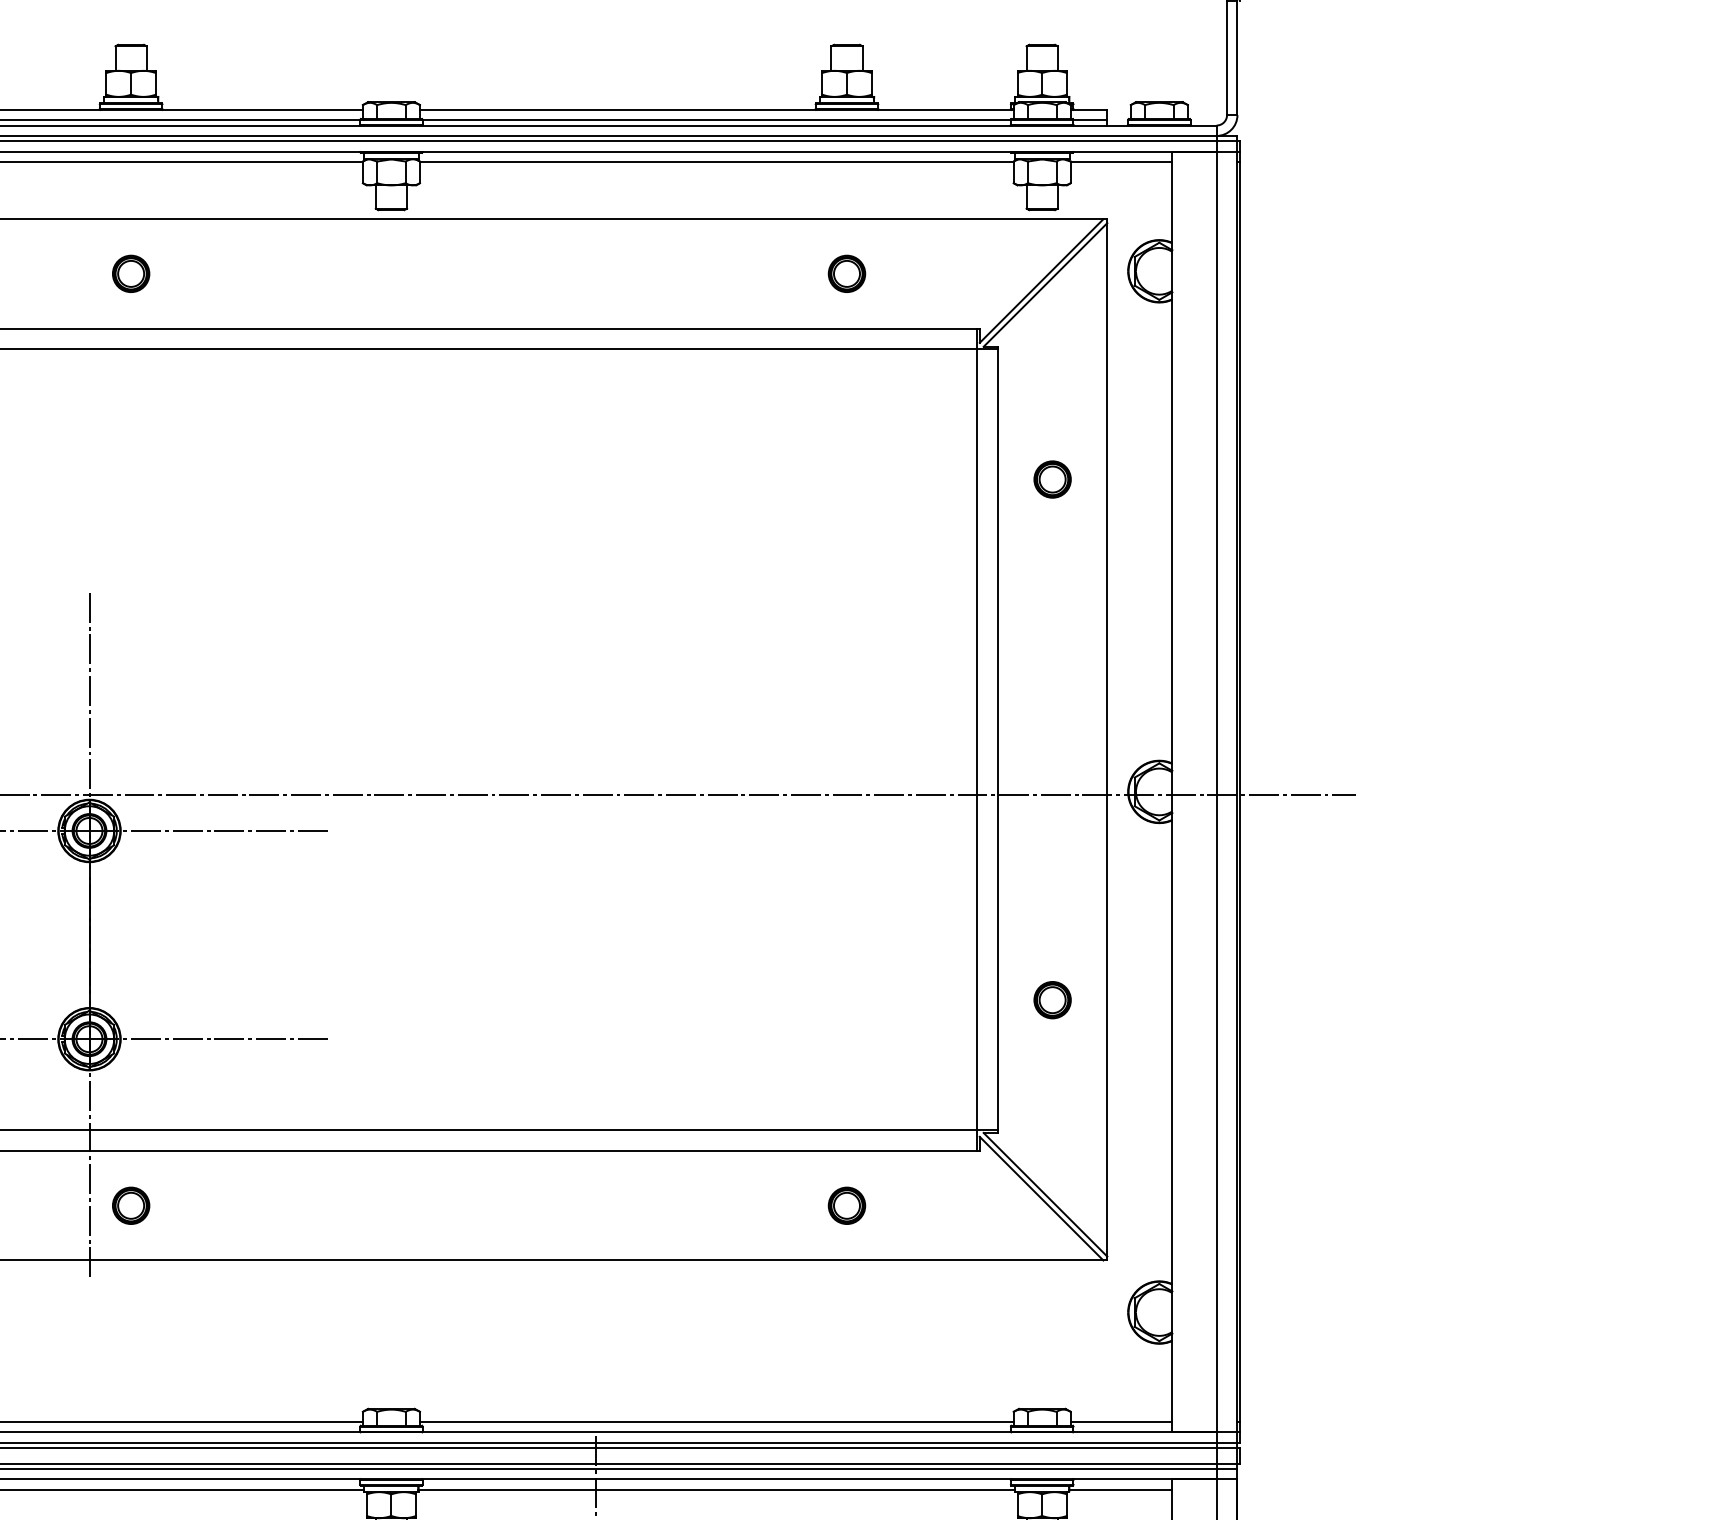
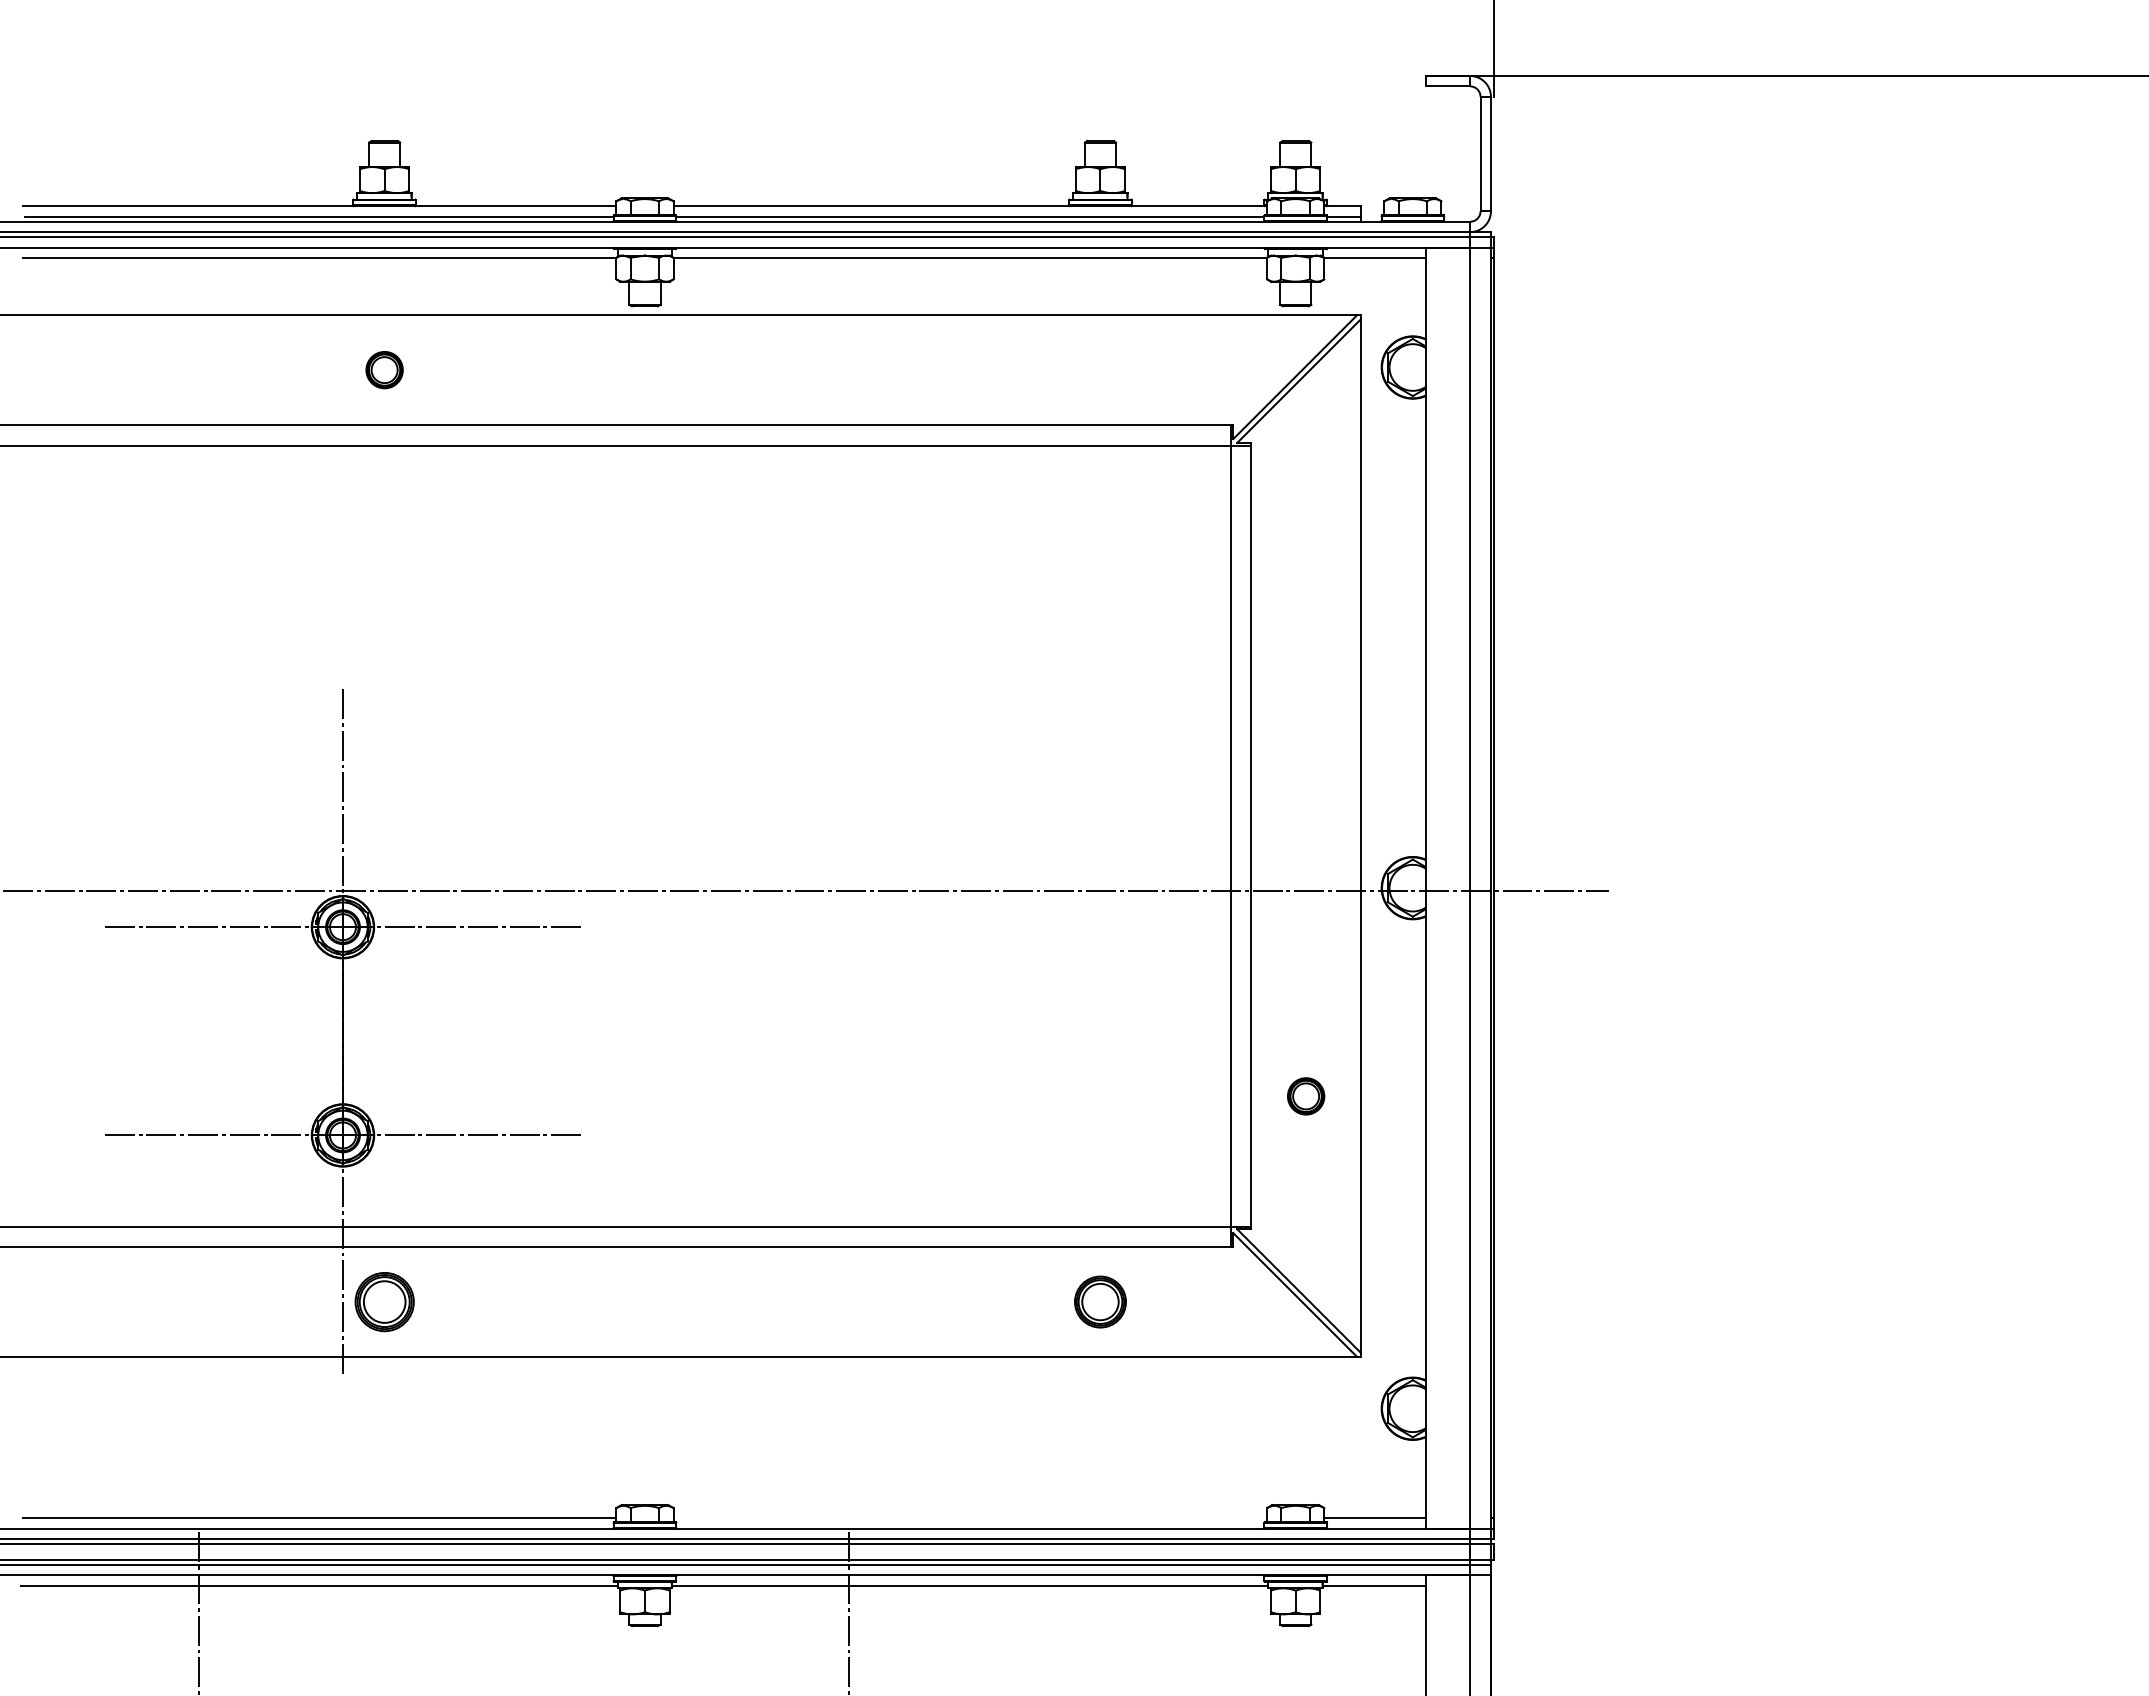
part: (847, 274) -> (1100, 370), removed
part: (1053, 479) -> (1306, 575), removed
part: (131, 1205) -> (384, 1301), size x1.6
part: (847, 1205) -> (1100, 1301), size x1.4
line: (717, 1422) -> (970, 1518), removed

